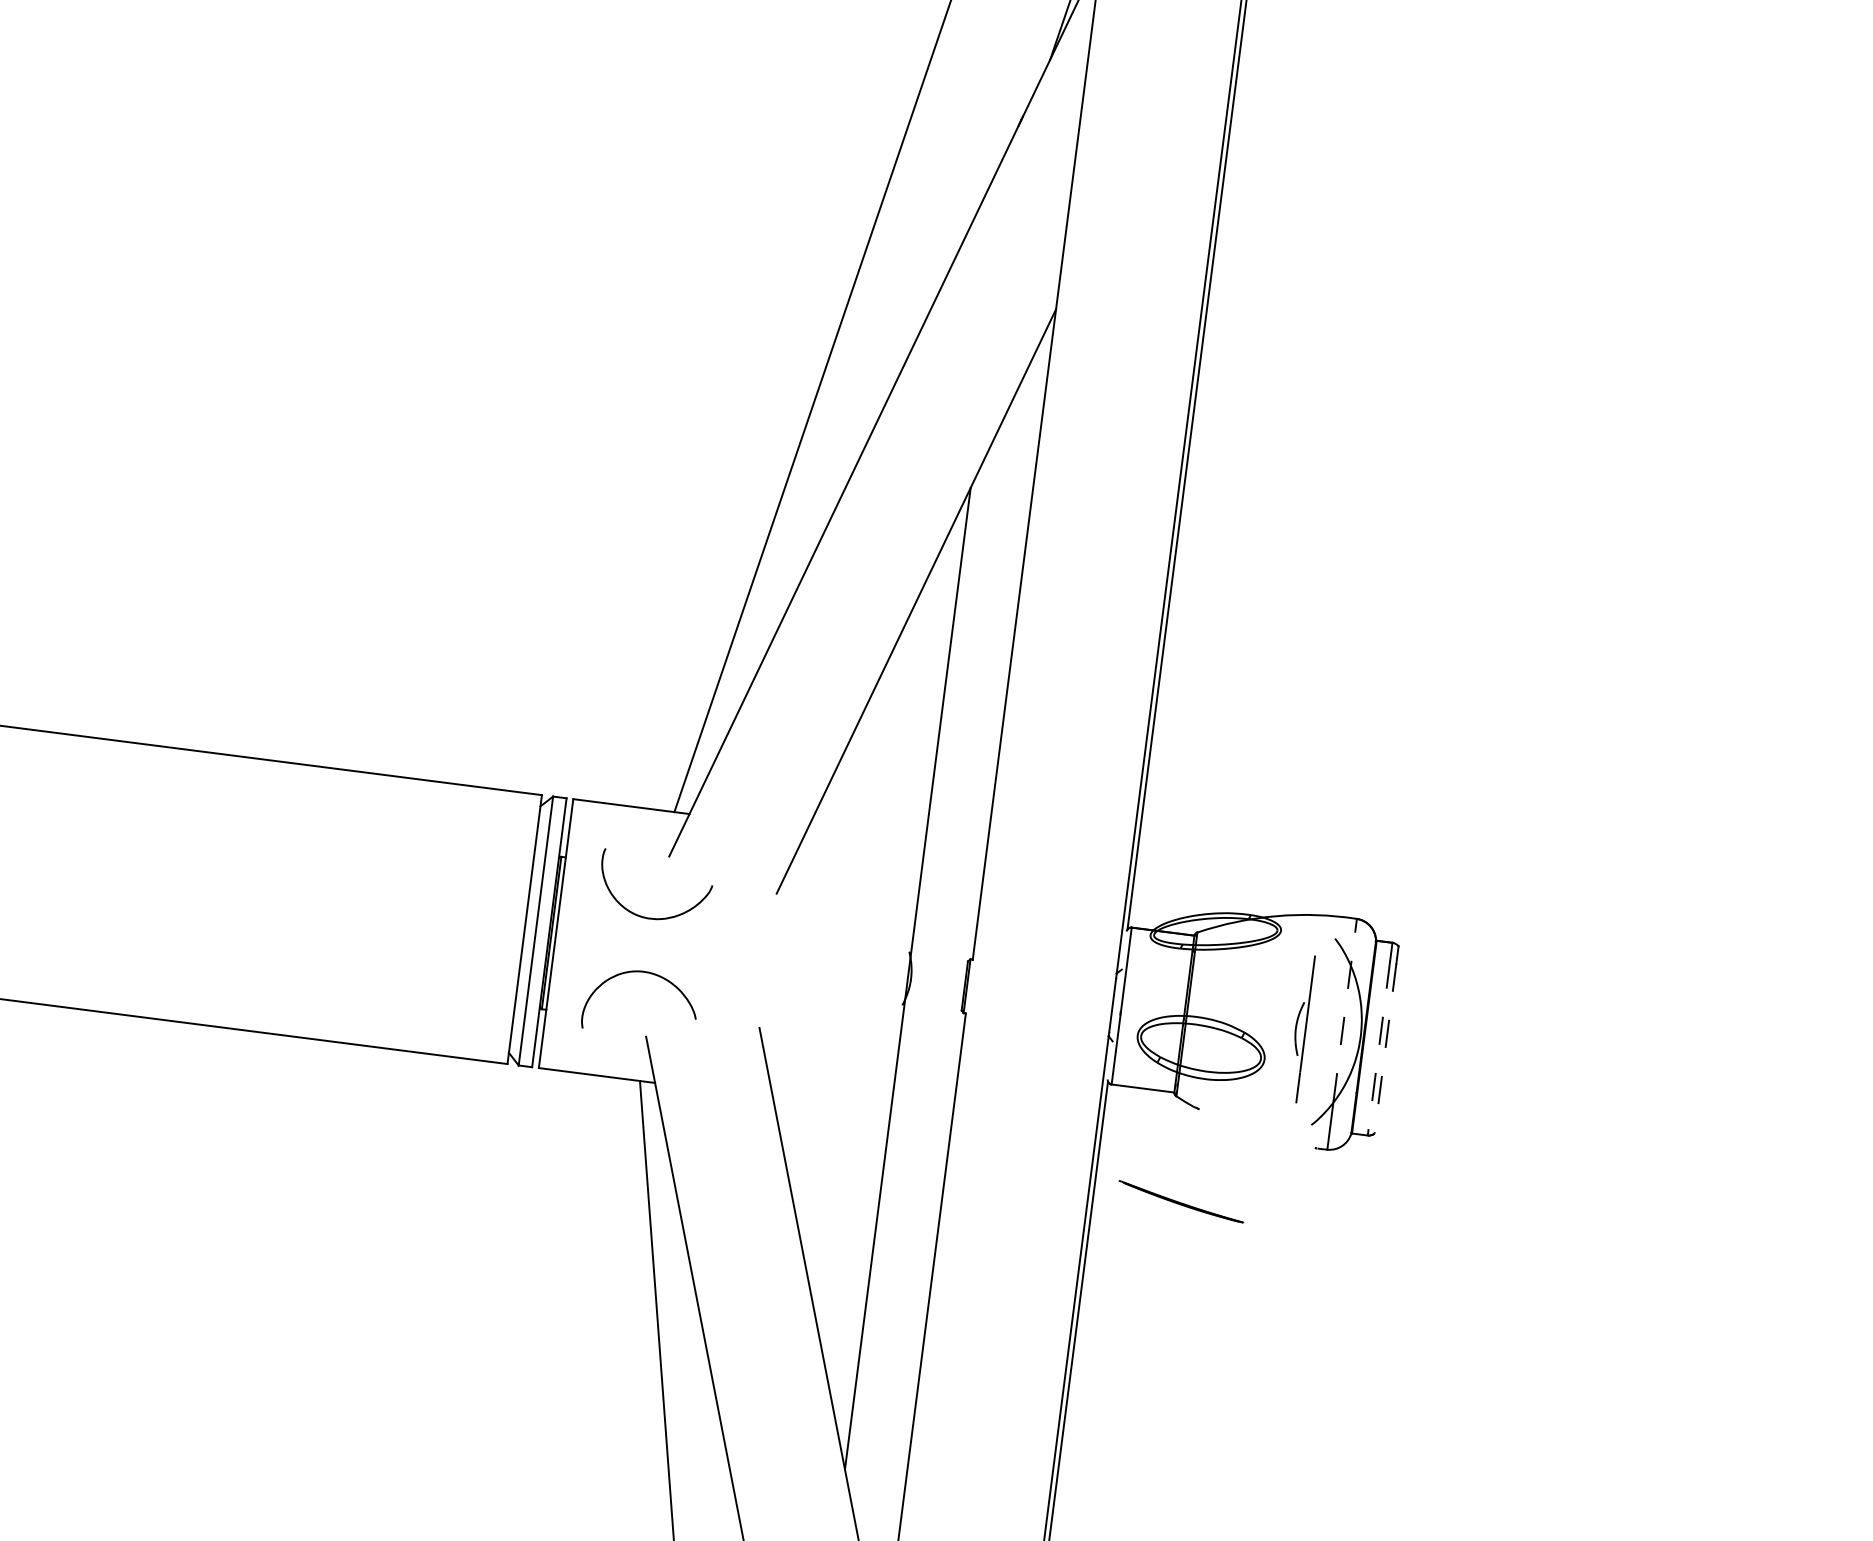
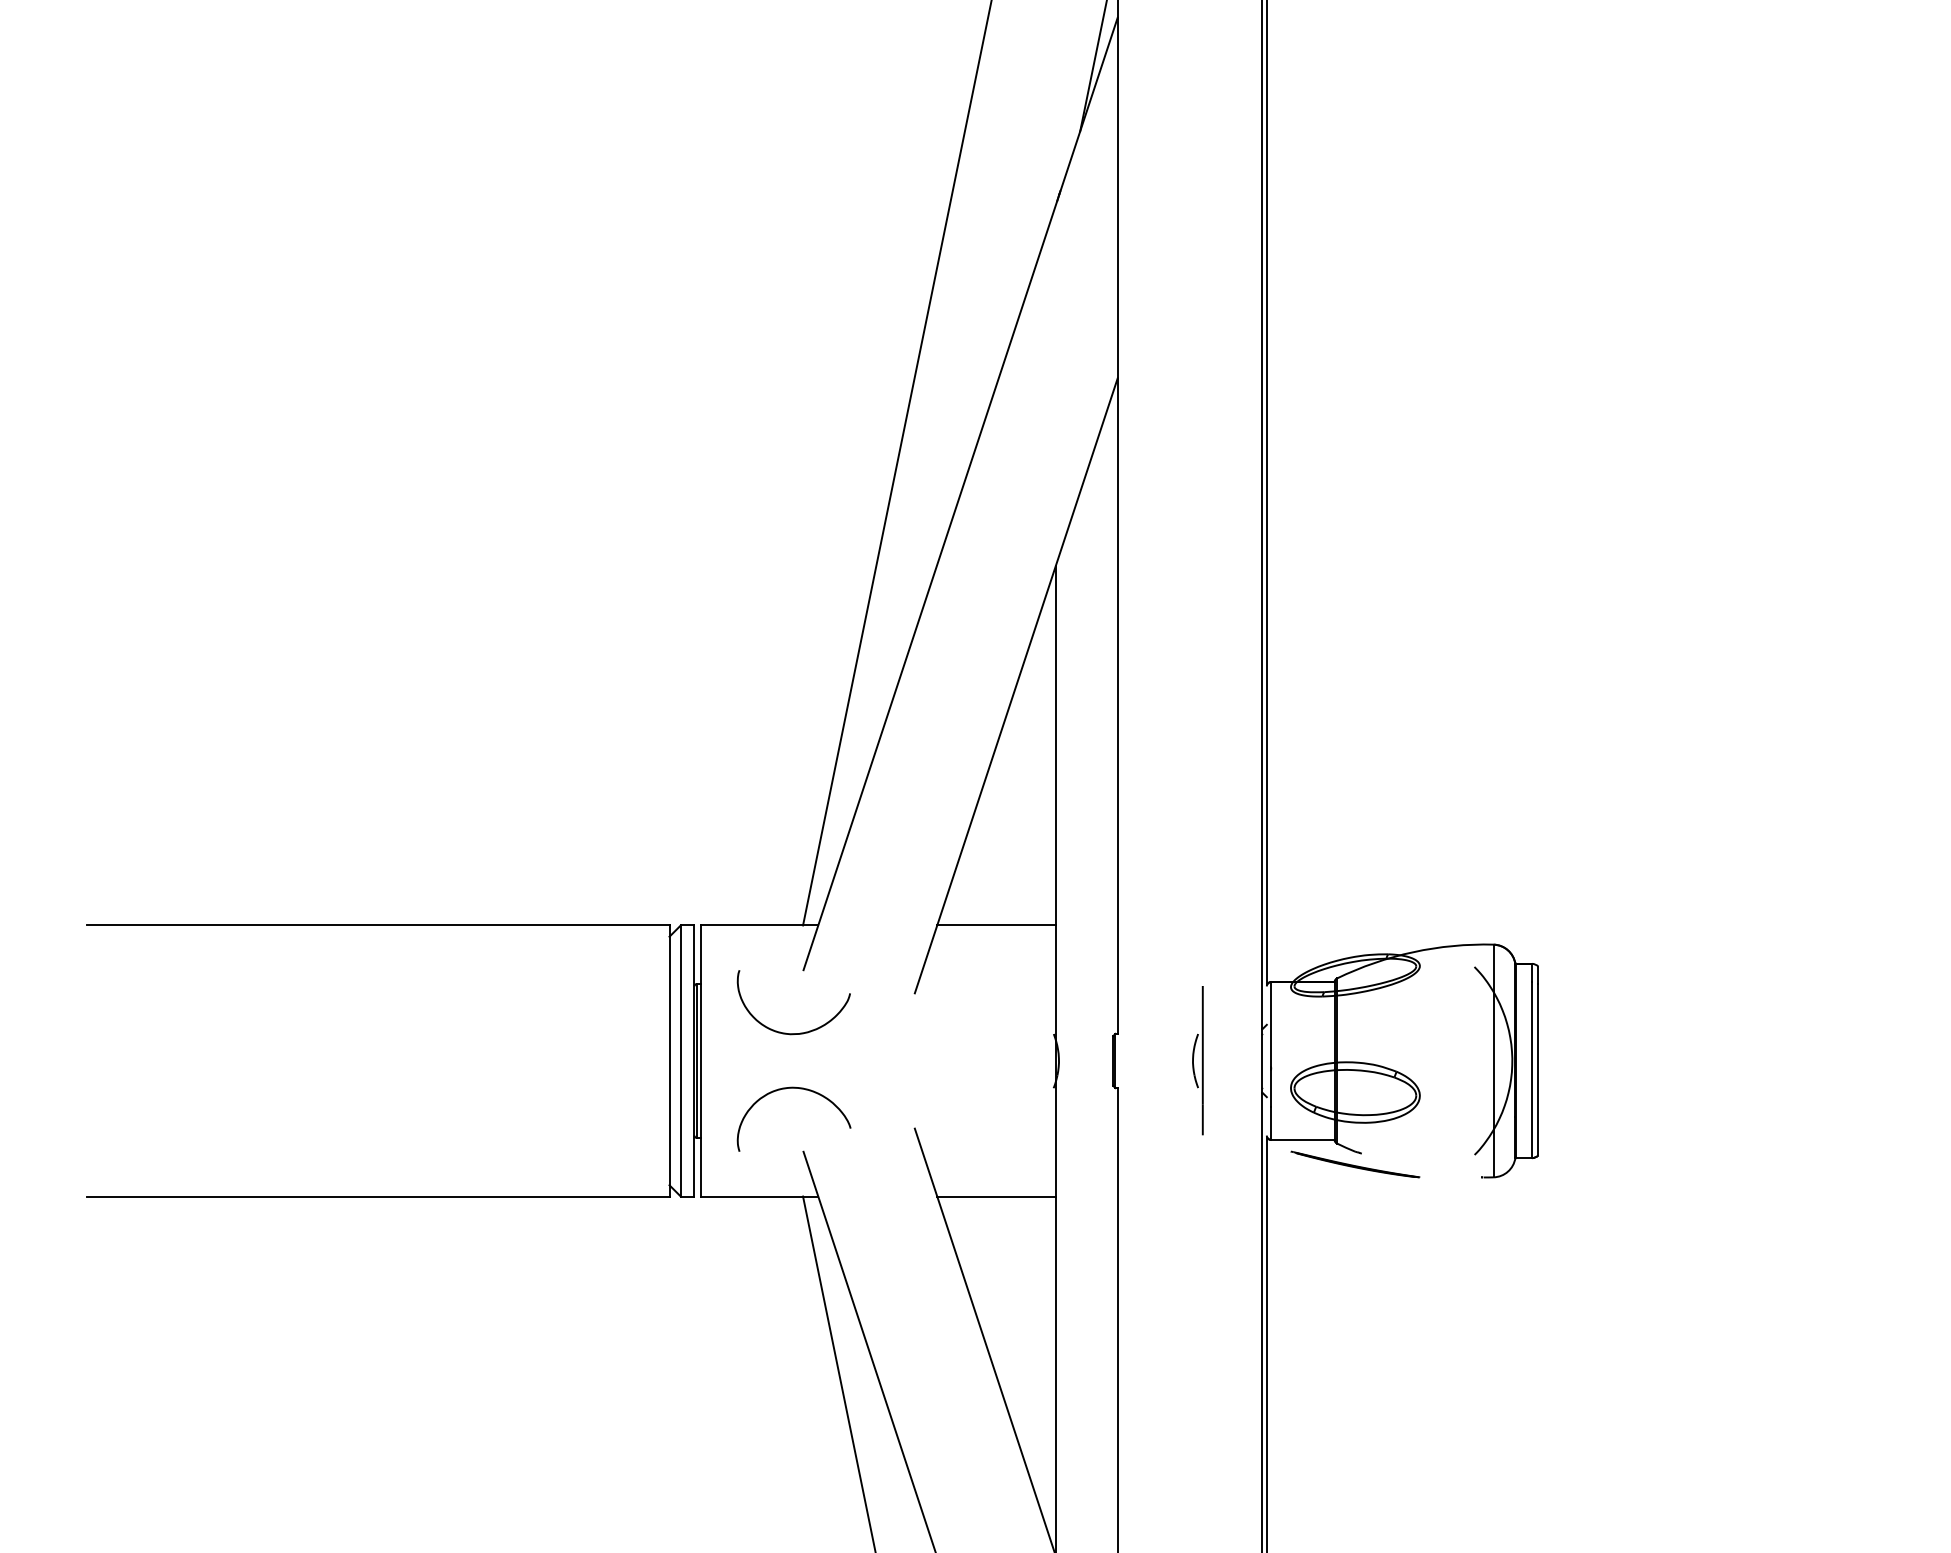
line: (866, 836) -> (996, 925), added
line: (1345, 1009) -> (1493, 1036), dashed -> solid
part: (1300, 1028) -> (1197, 1060), moved
line: (1378, 1048) -> (1531, 1070), dashed -> solid
line: (1385, 1048) -> (1538, 1069), dashed -> solid
line: (831, 1105) -> (996, 1196), added
part: (1181, 1201) -> (1355, 1164), moved

